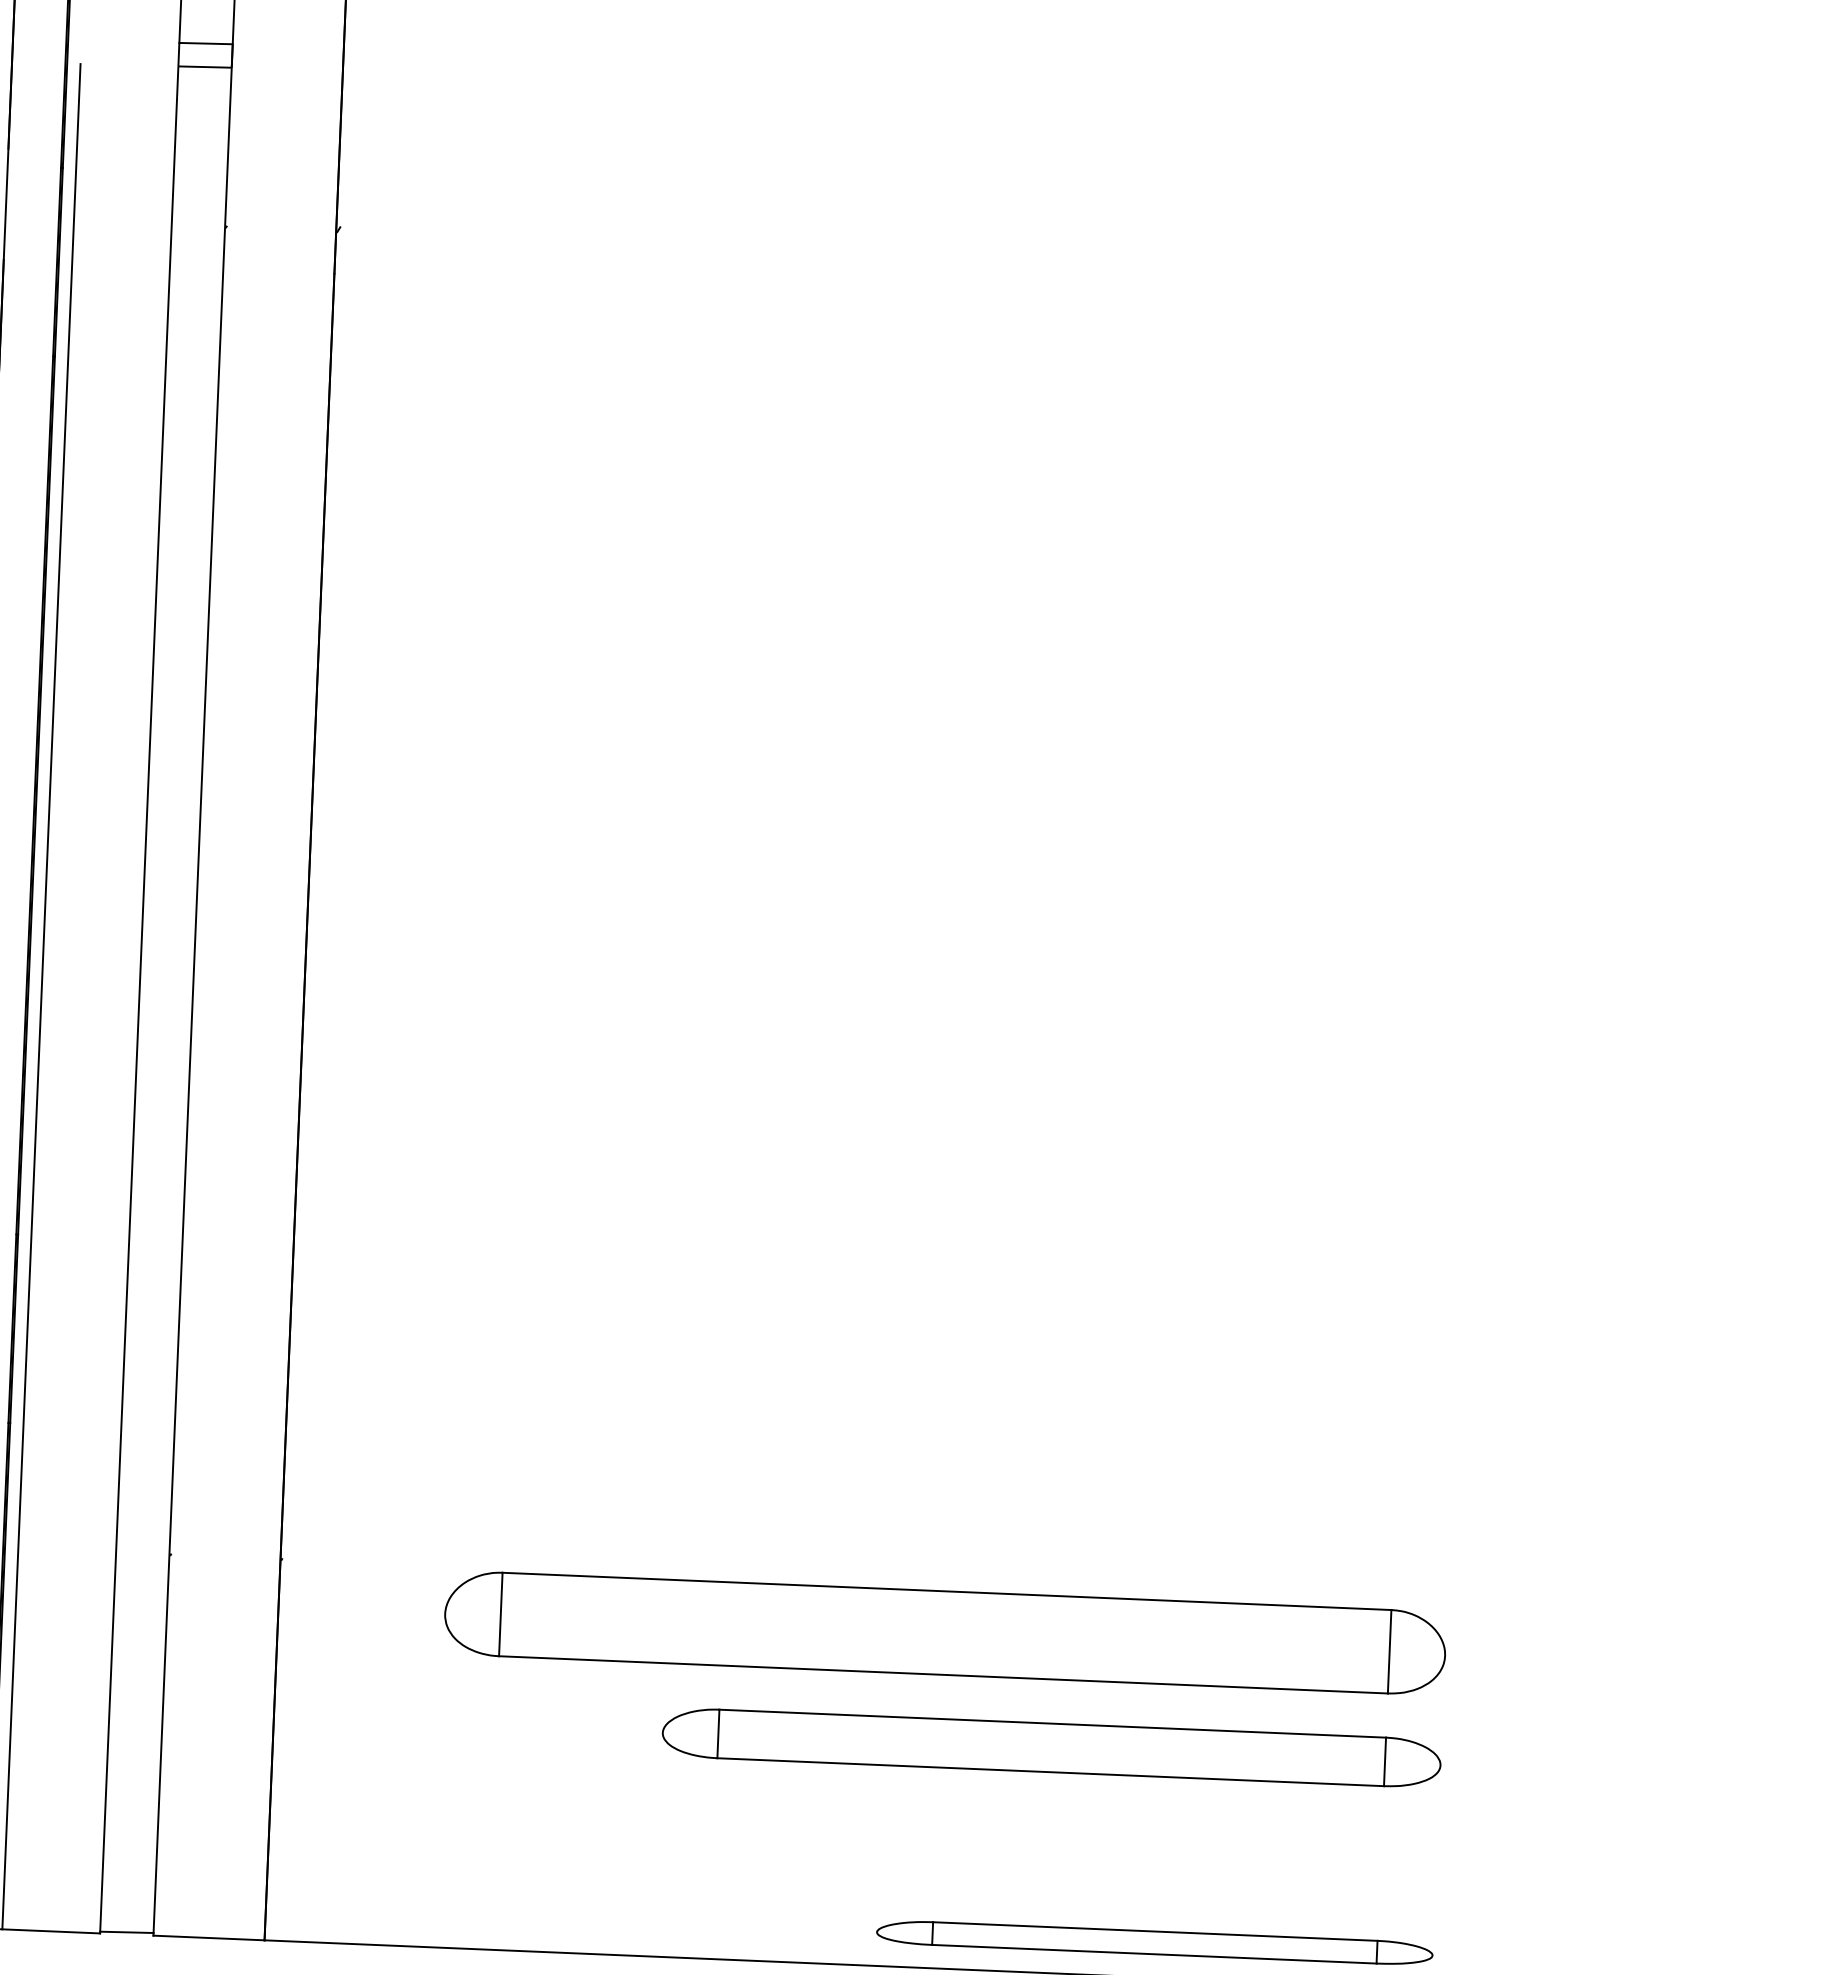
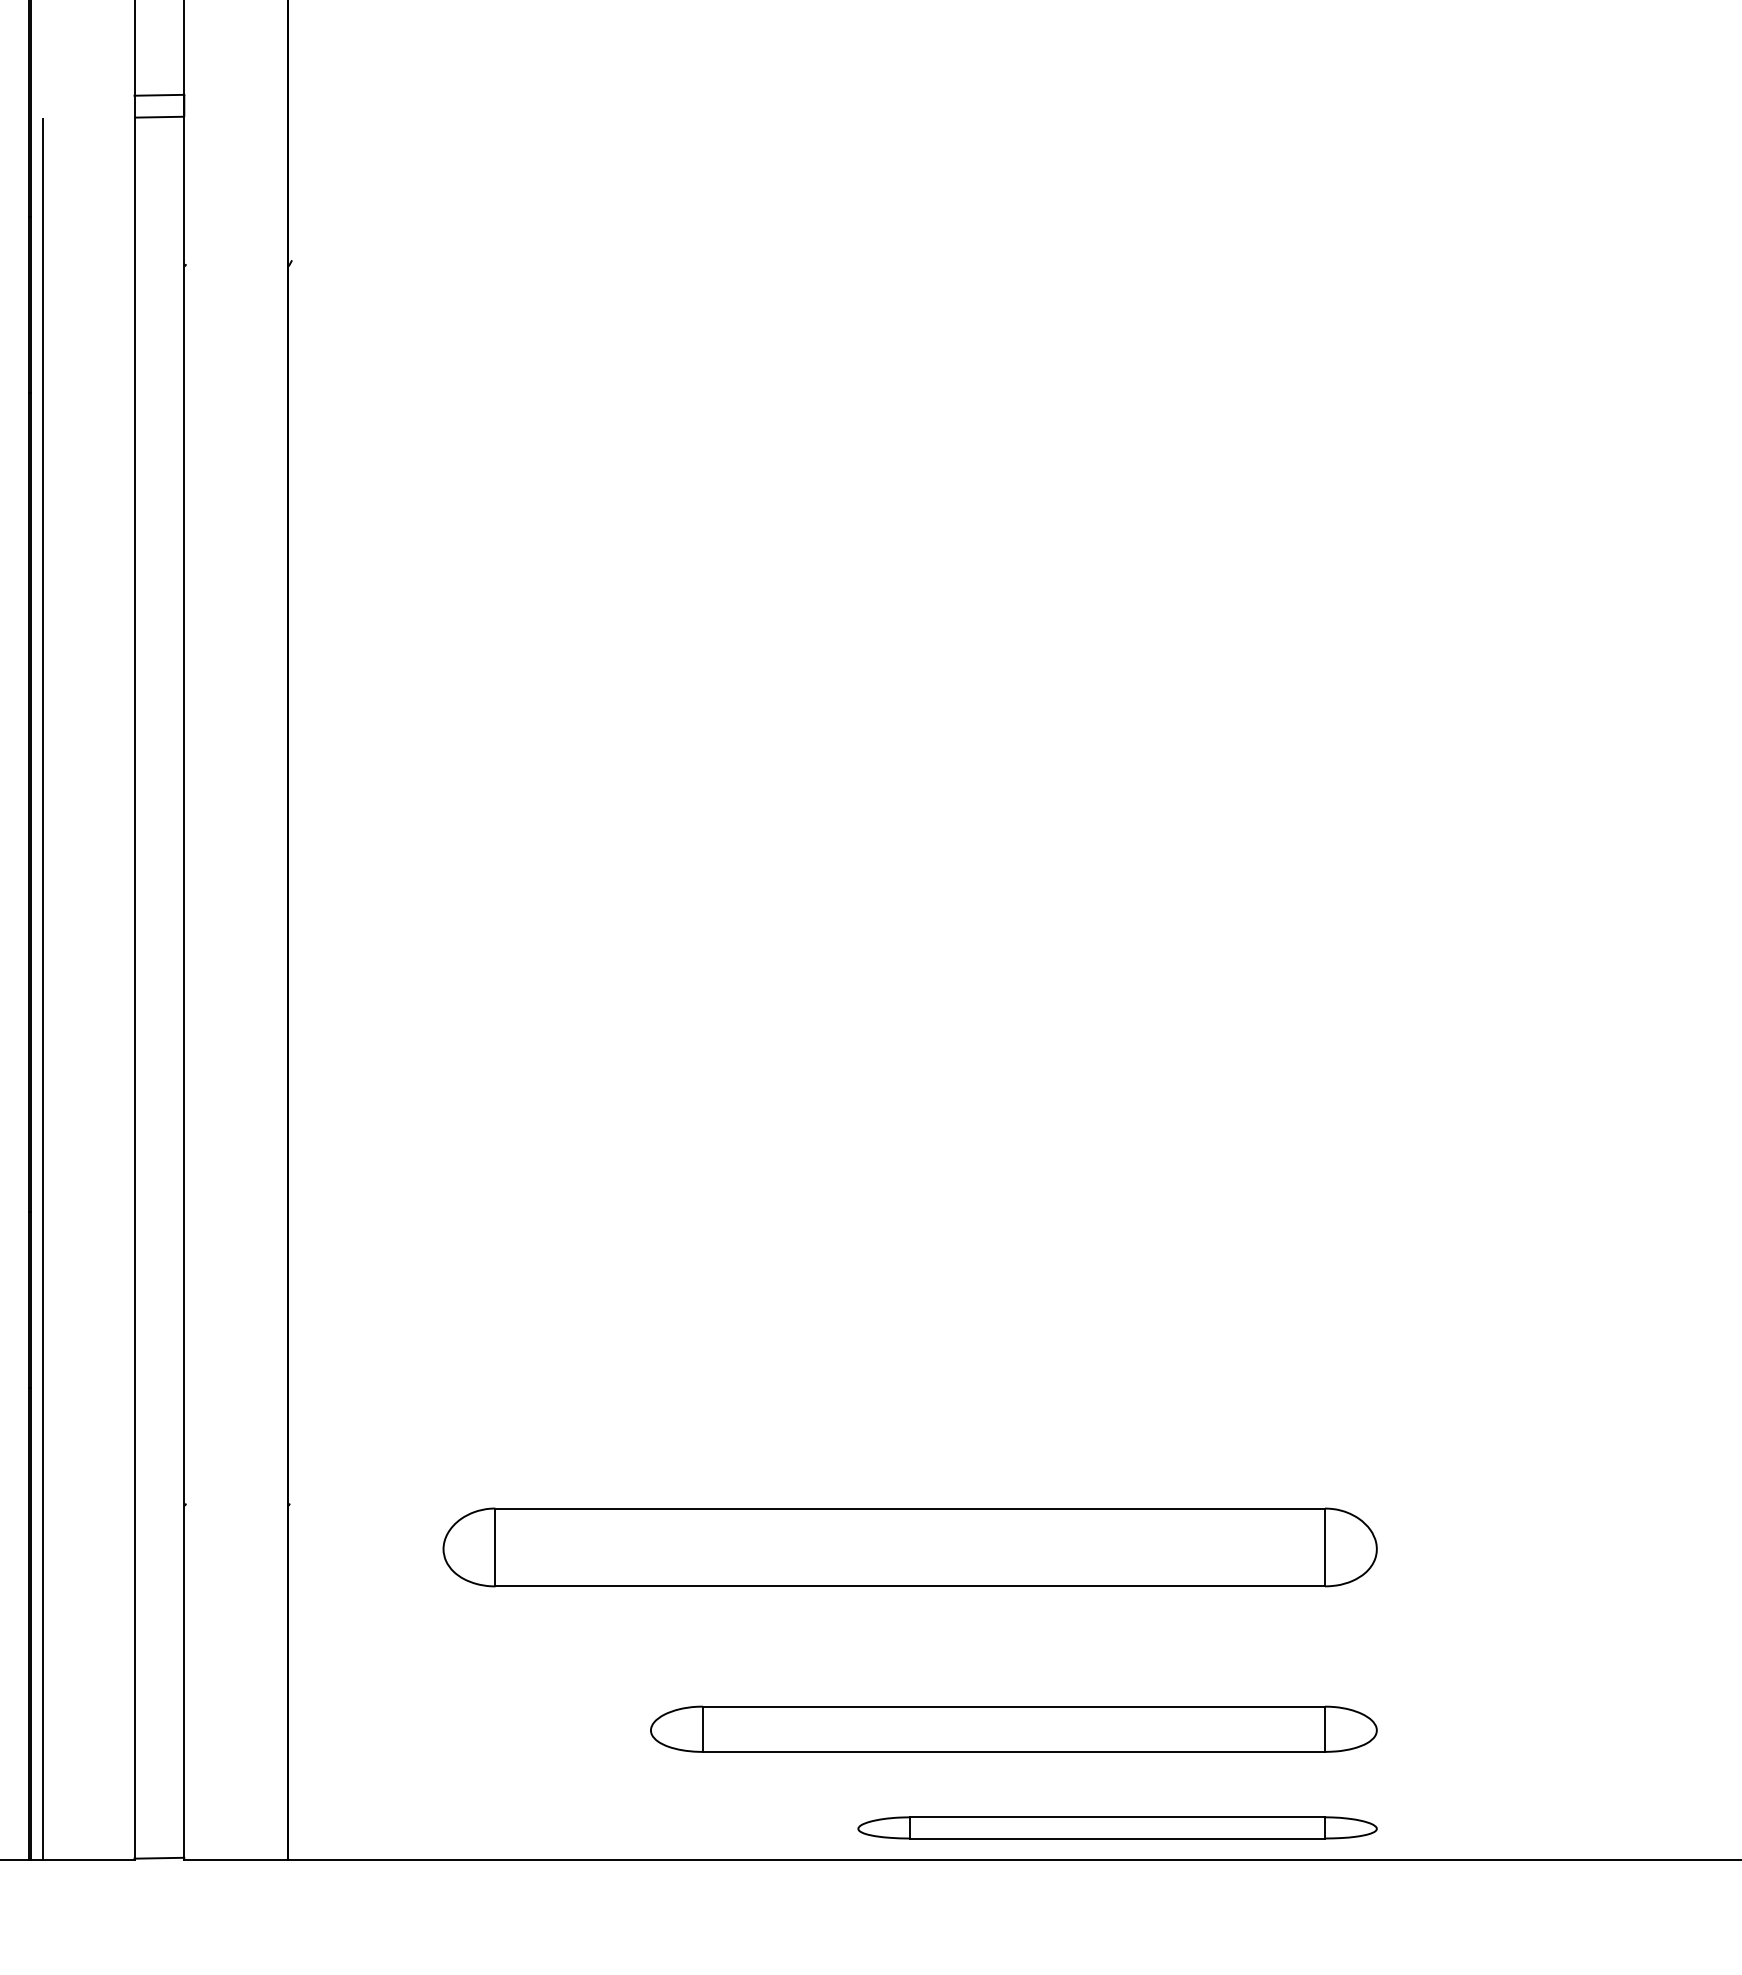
part: (1051, 1747) -> (1013, 1728), moved

